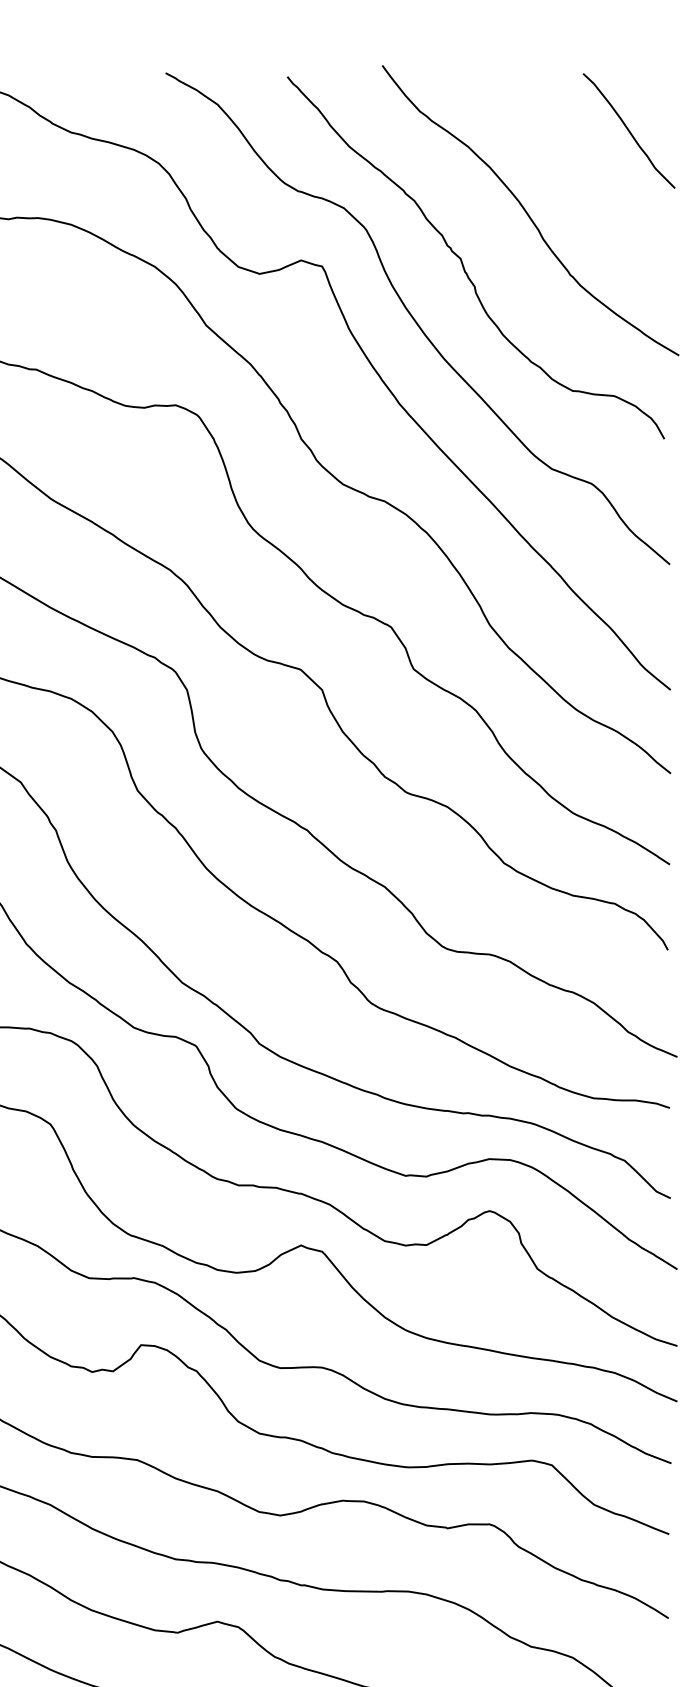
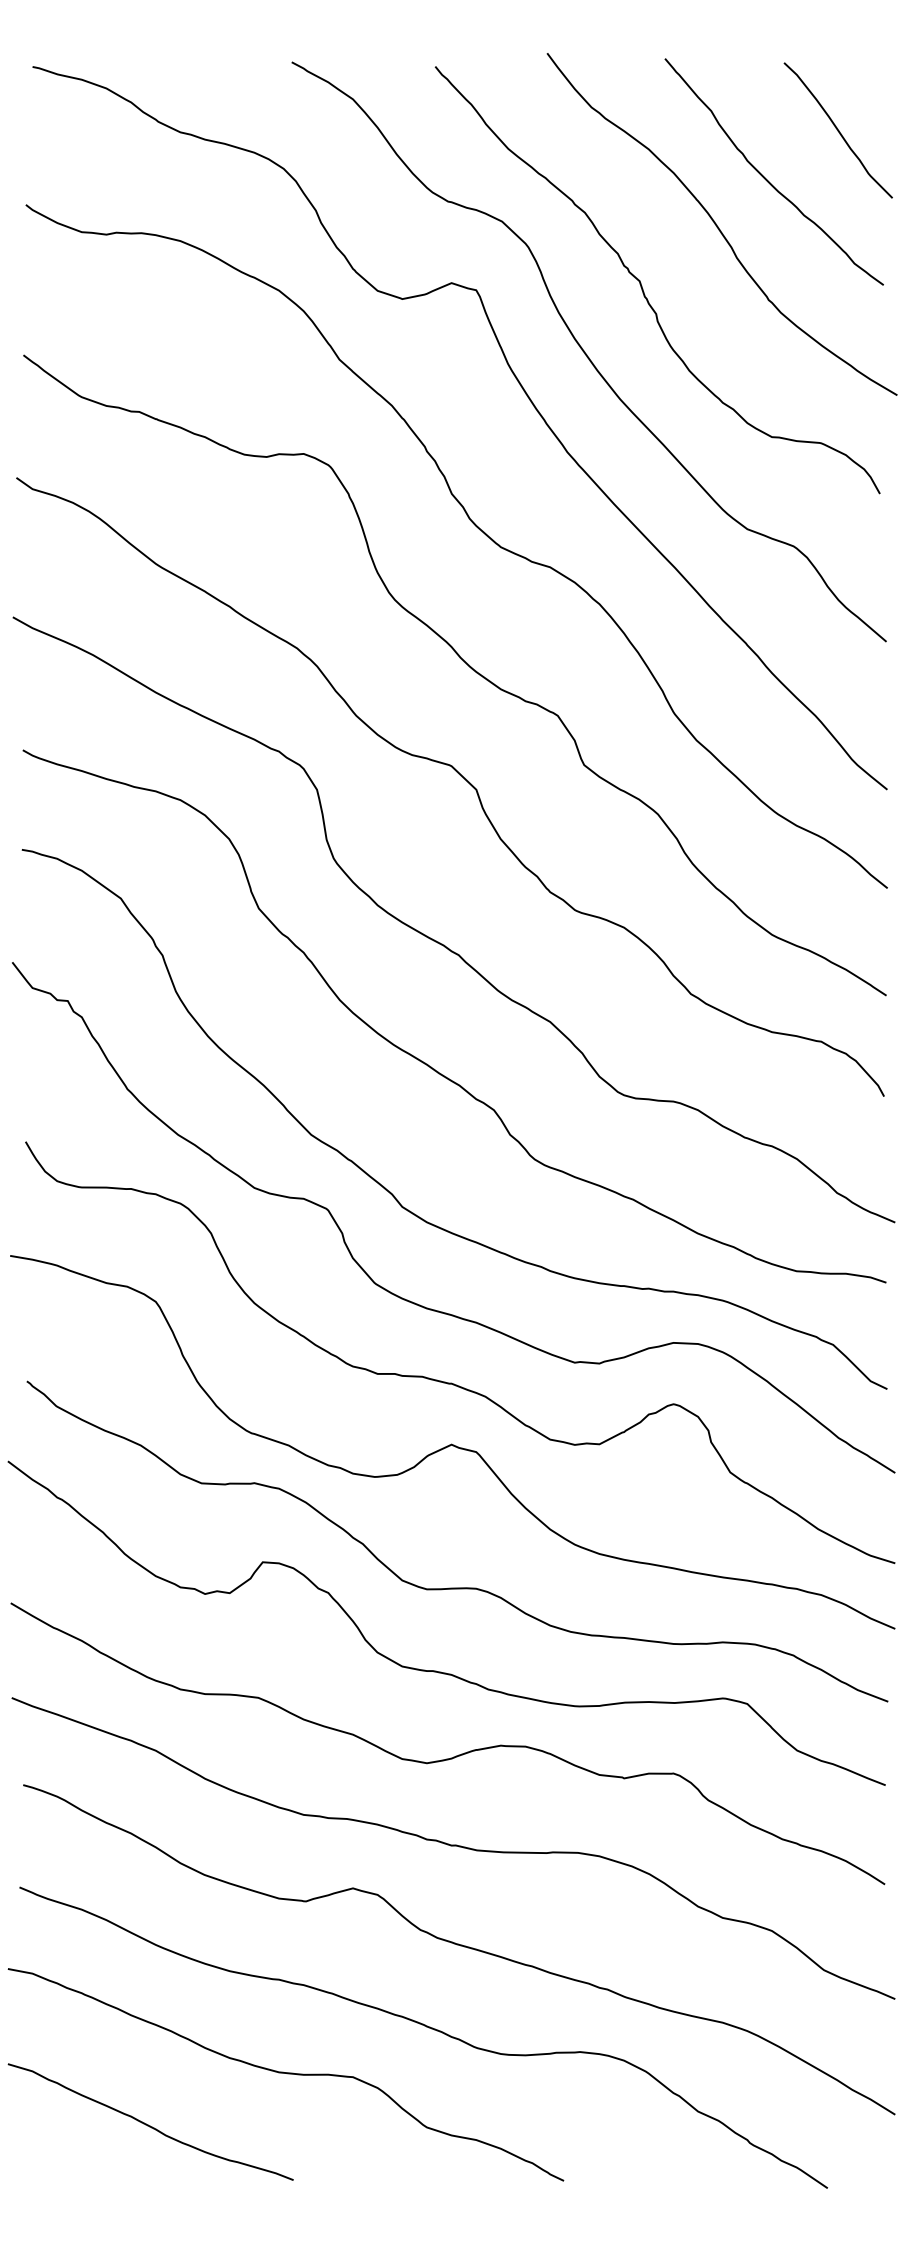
curve: (568, 171) -> (766, 178), added

